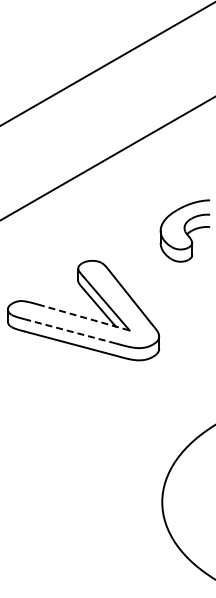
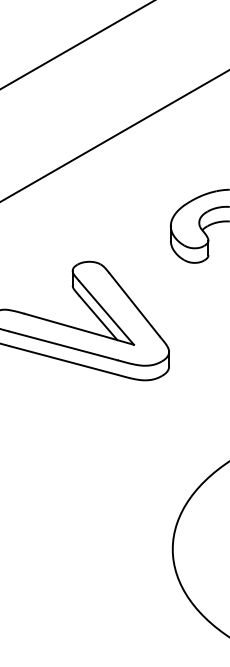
line: (83, 317) -> (78, 329), dashed -> solid
line: (70, 331) -> (63, 345), dashed -> solid

